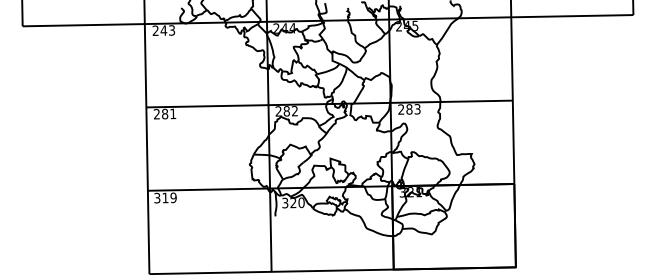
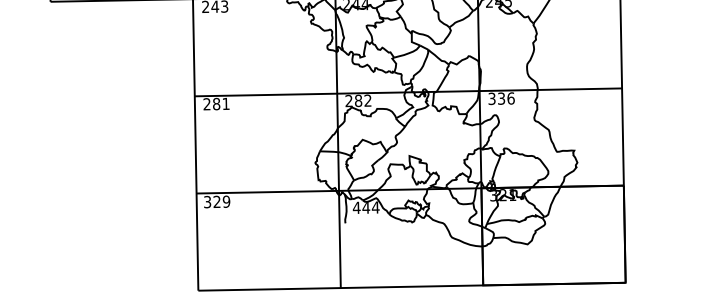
text: (409, 109) -> (501, 98), 283 -> 336
text: (165, 197) -> (217, 201), 319 -> 329
text: (293, 202) -> (366, 207), 320 -> 444

